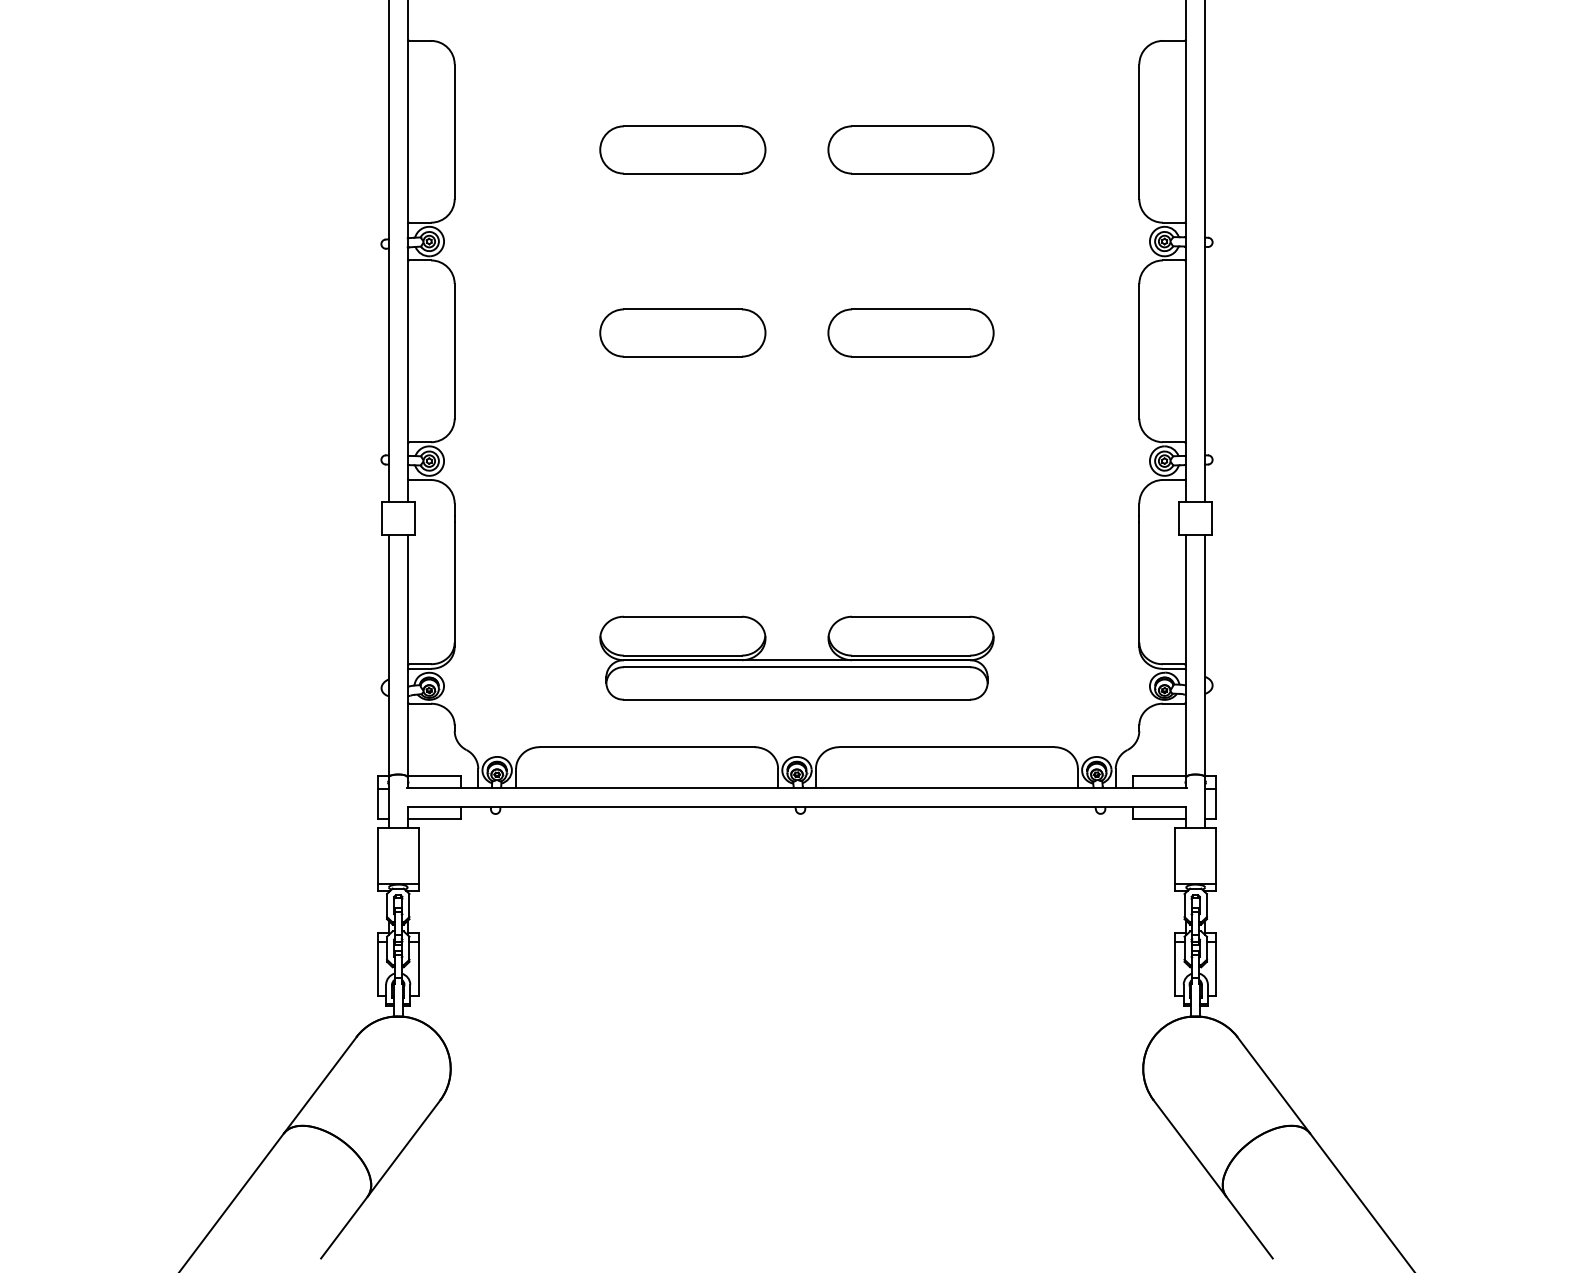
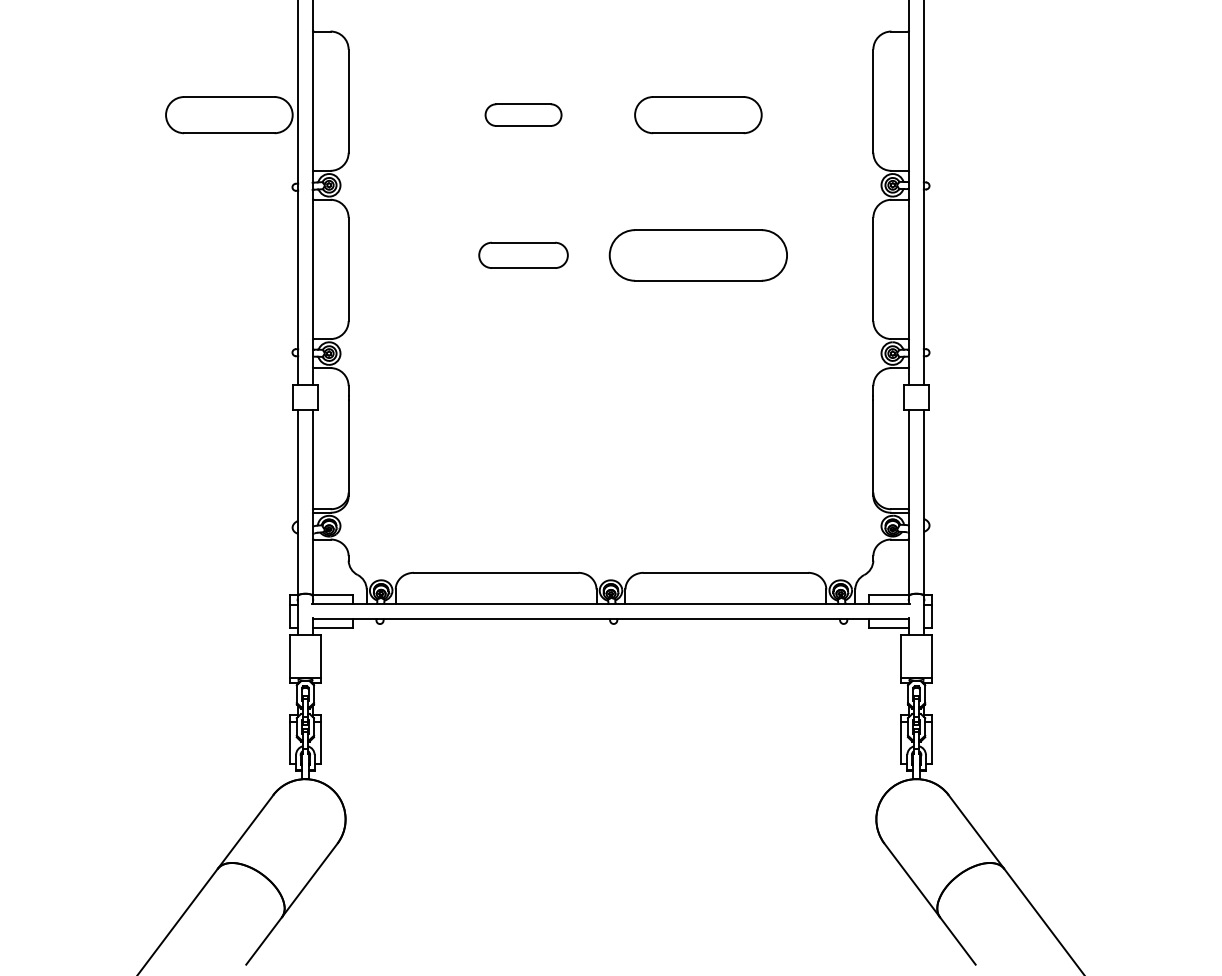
part: (298, 149) -> (228, 114), added
part: (682, 149) -> (523, 114), size x0.6
part: (682, 332) -> (523, 255), size x0.7
part: (910, 332) -> (697, 255), size x1.4
part: (796, 657) -> (610, 504), removed

